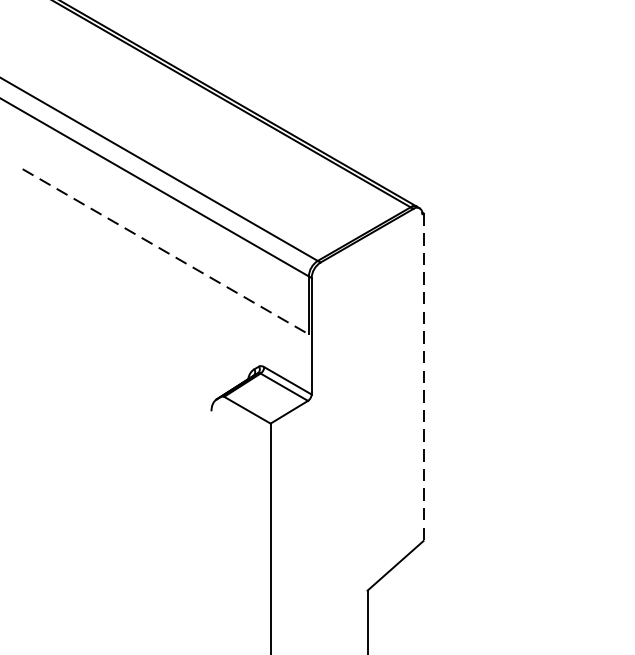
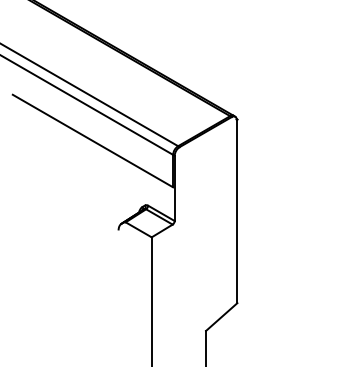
line: (164, 252) -> (92, 141), dashed -> solid
line: (423, 377) -> (237, 211), dashed -> solid

